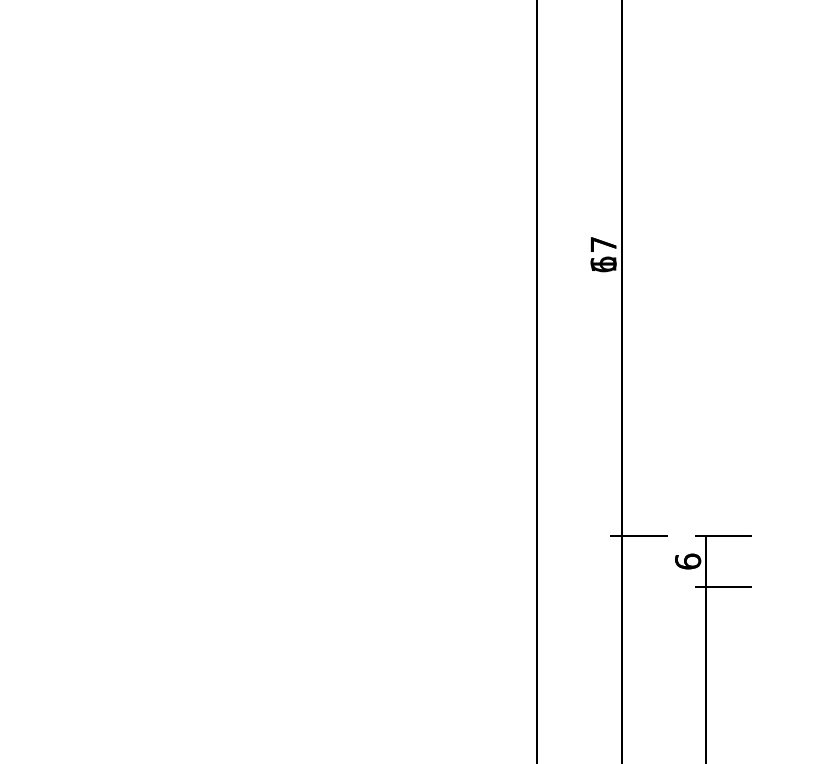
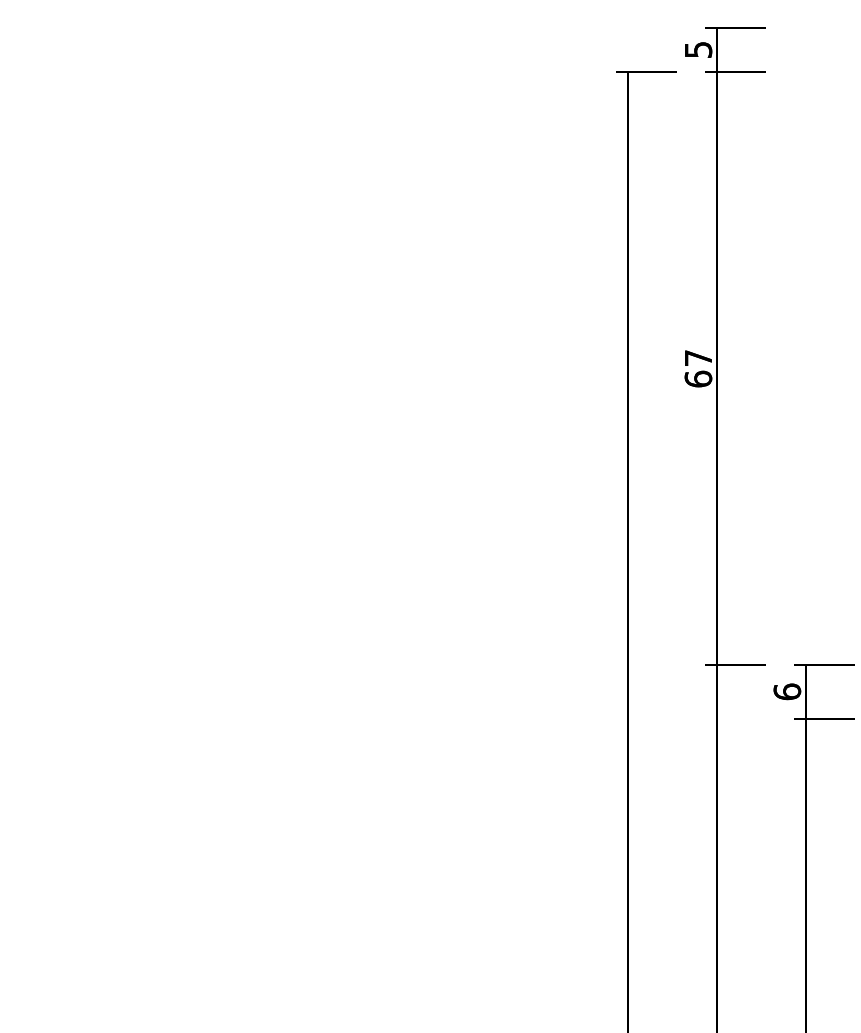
text: (603, 263) -> (698, 378), 17 -> 67

